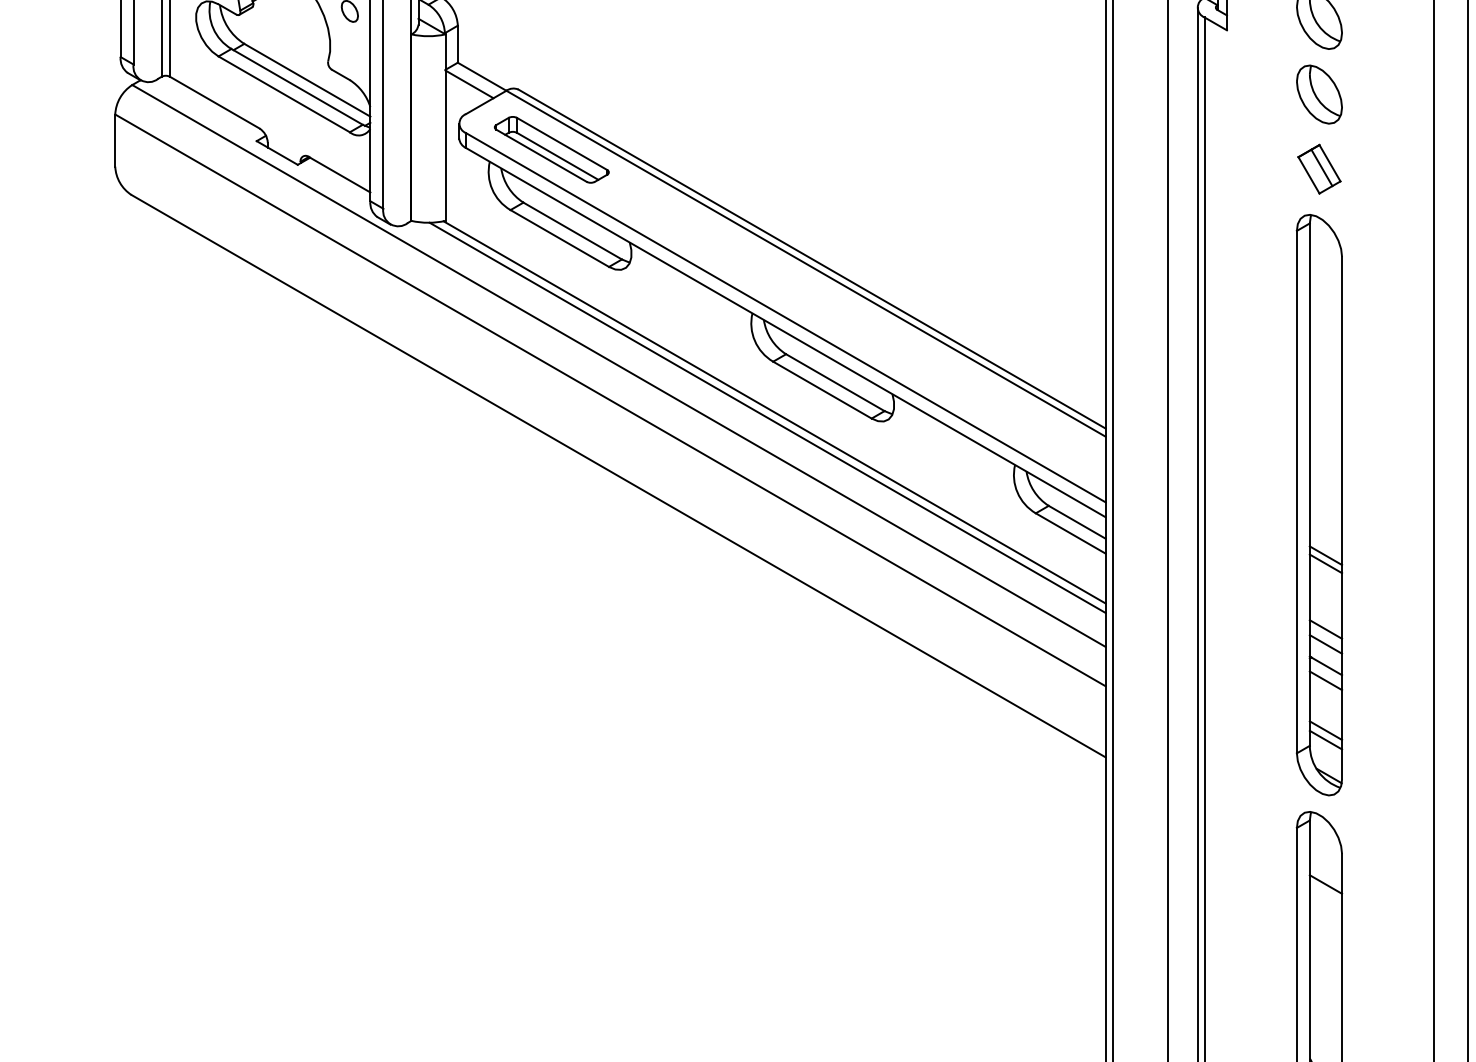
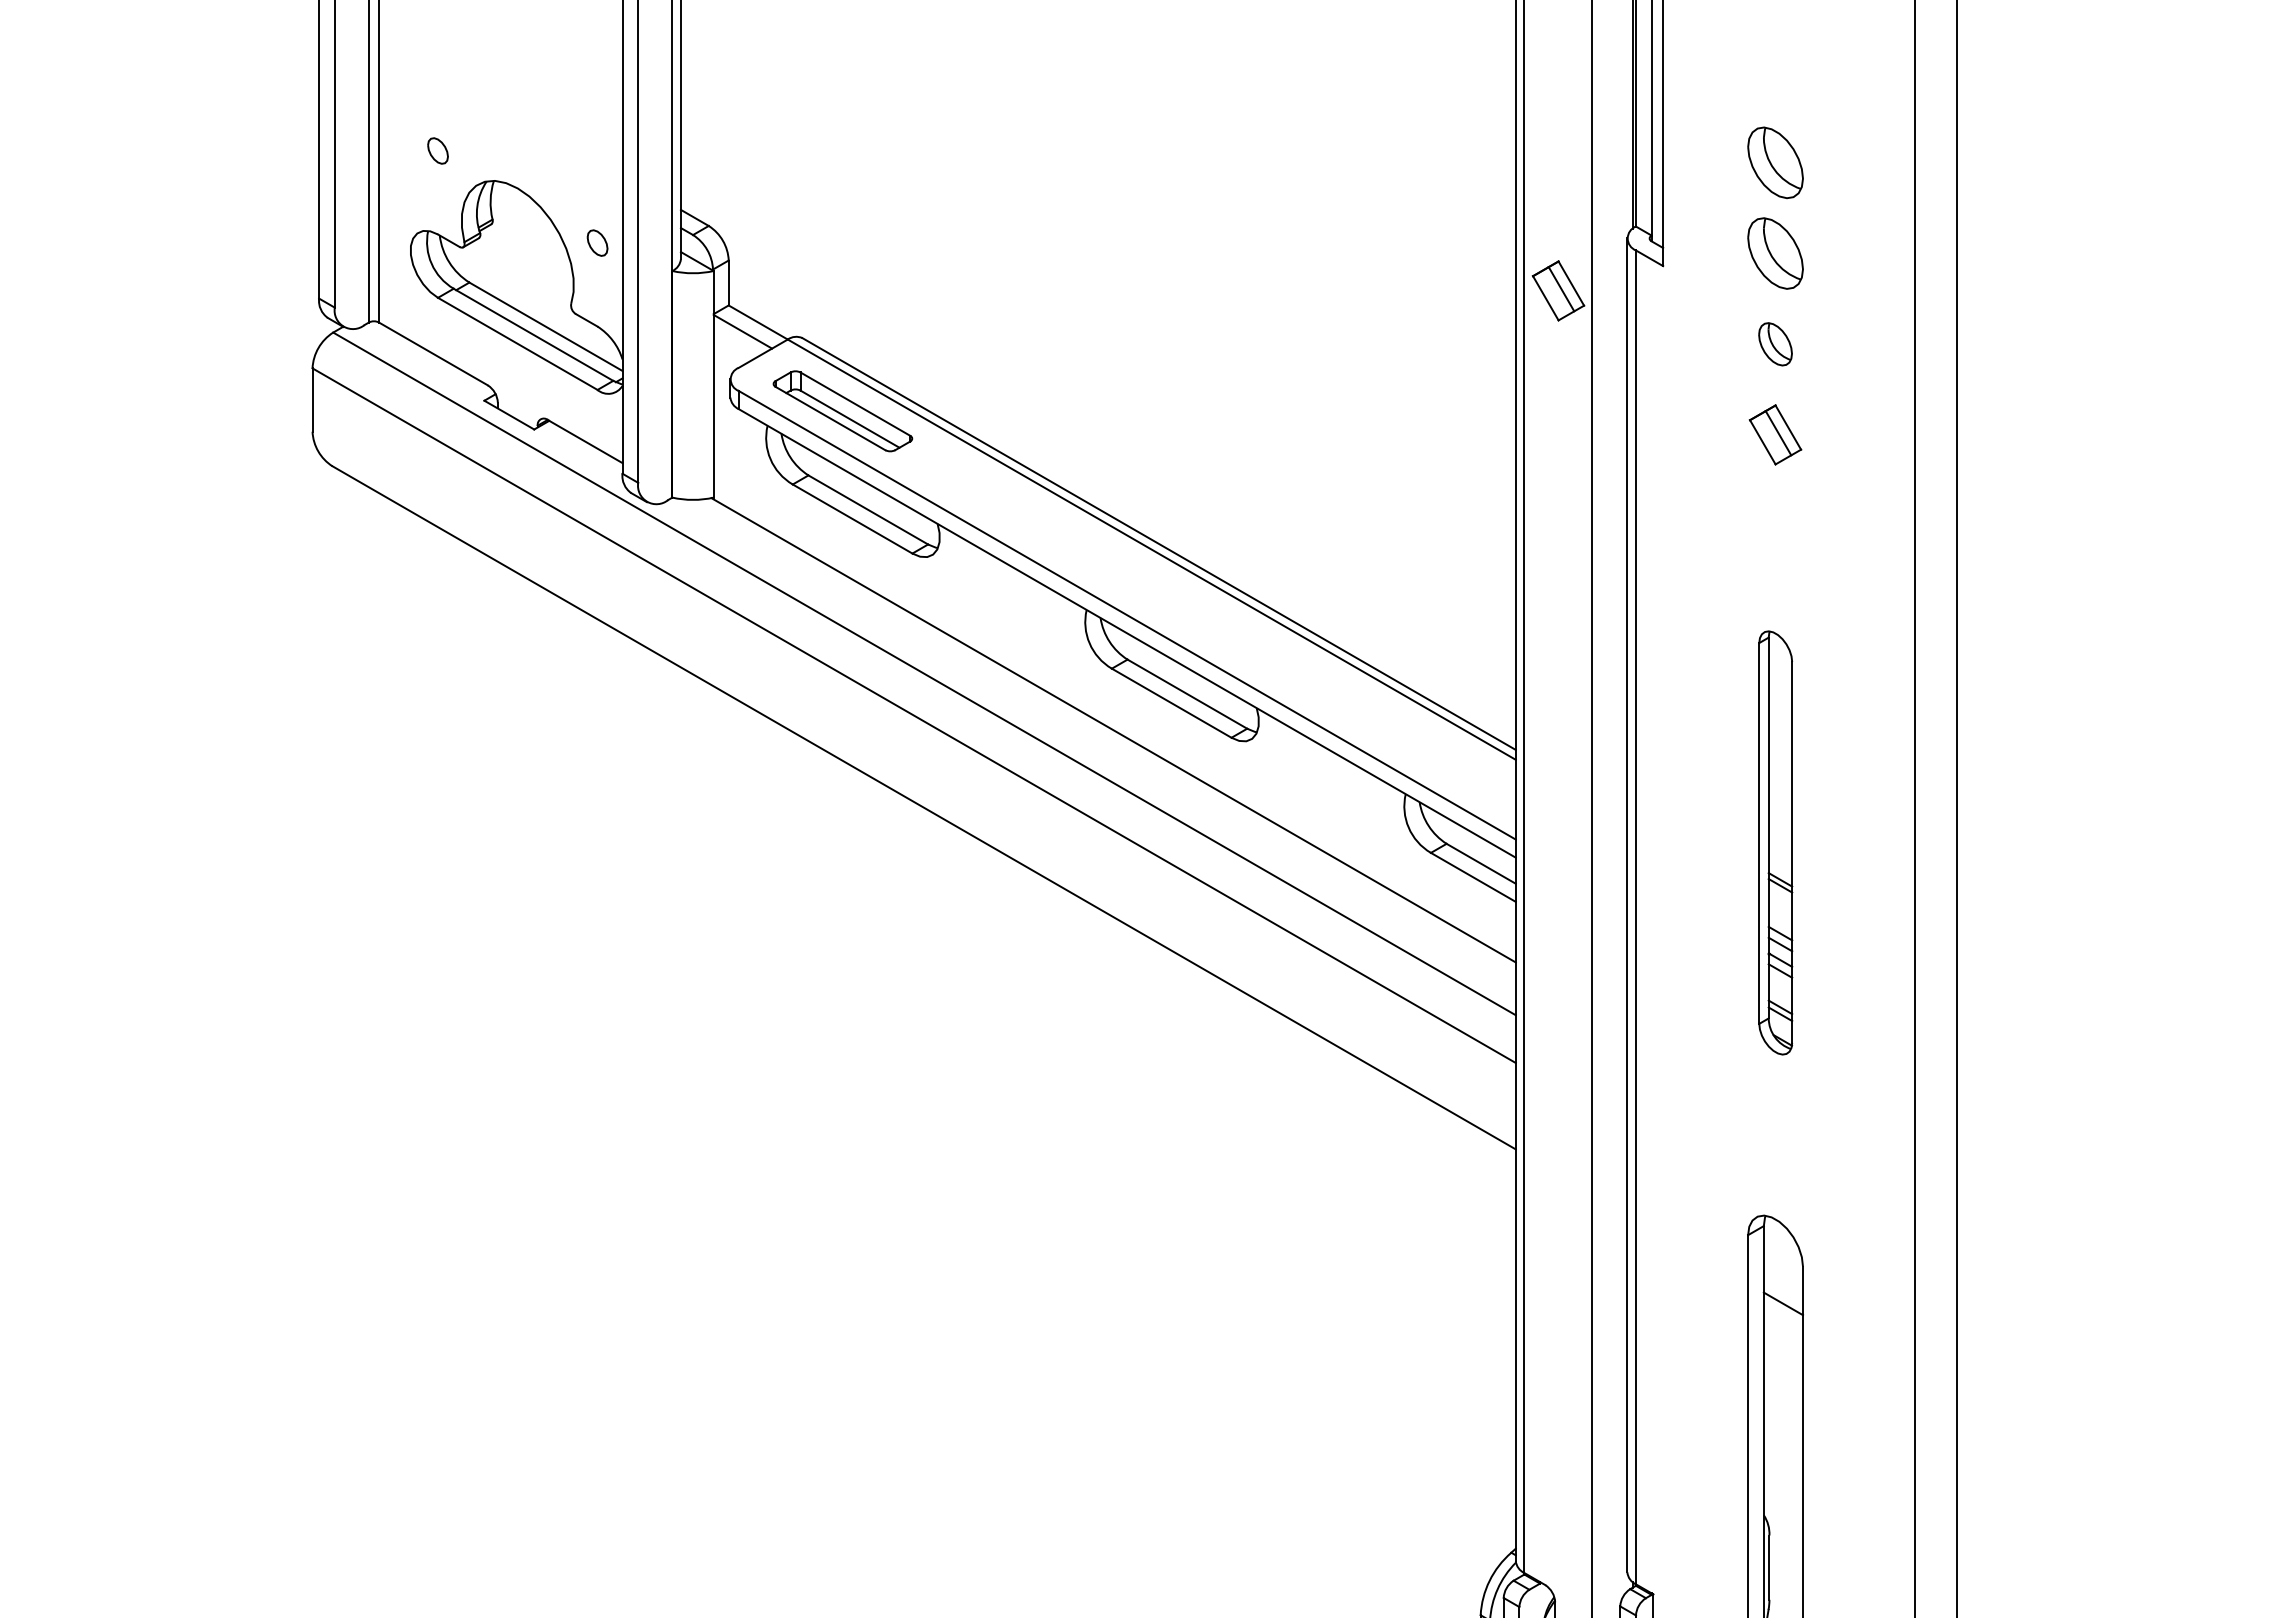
part: (1140, 50) -> (1558, 290), added
part: (1319, 94) -> (1775, 344), size x0.6
line: (767, 417) -> (1104, 736), removed
part: (1319, 504) -> (1775, 842), size x0.6

